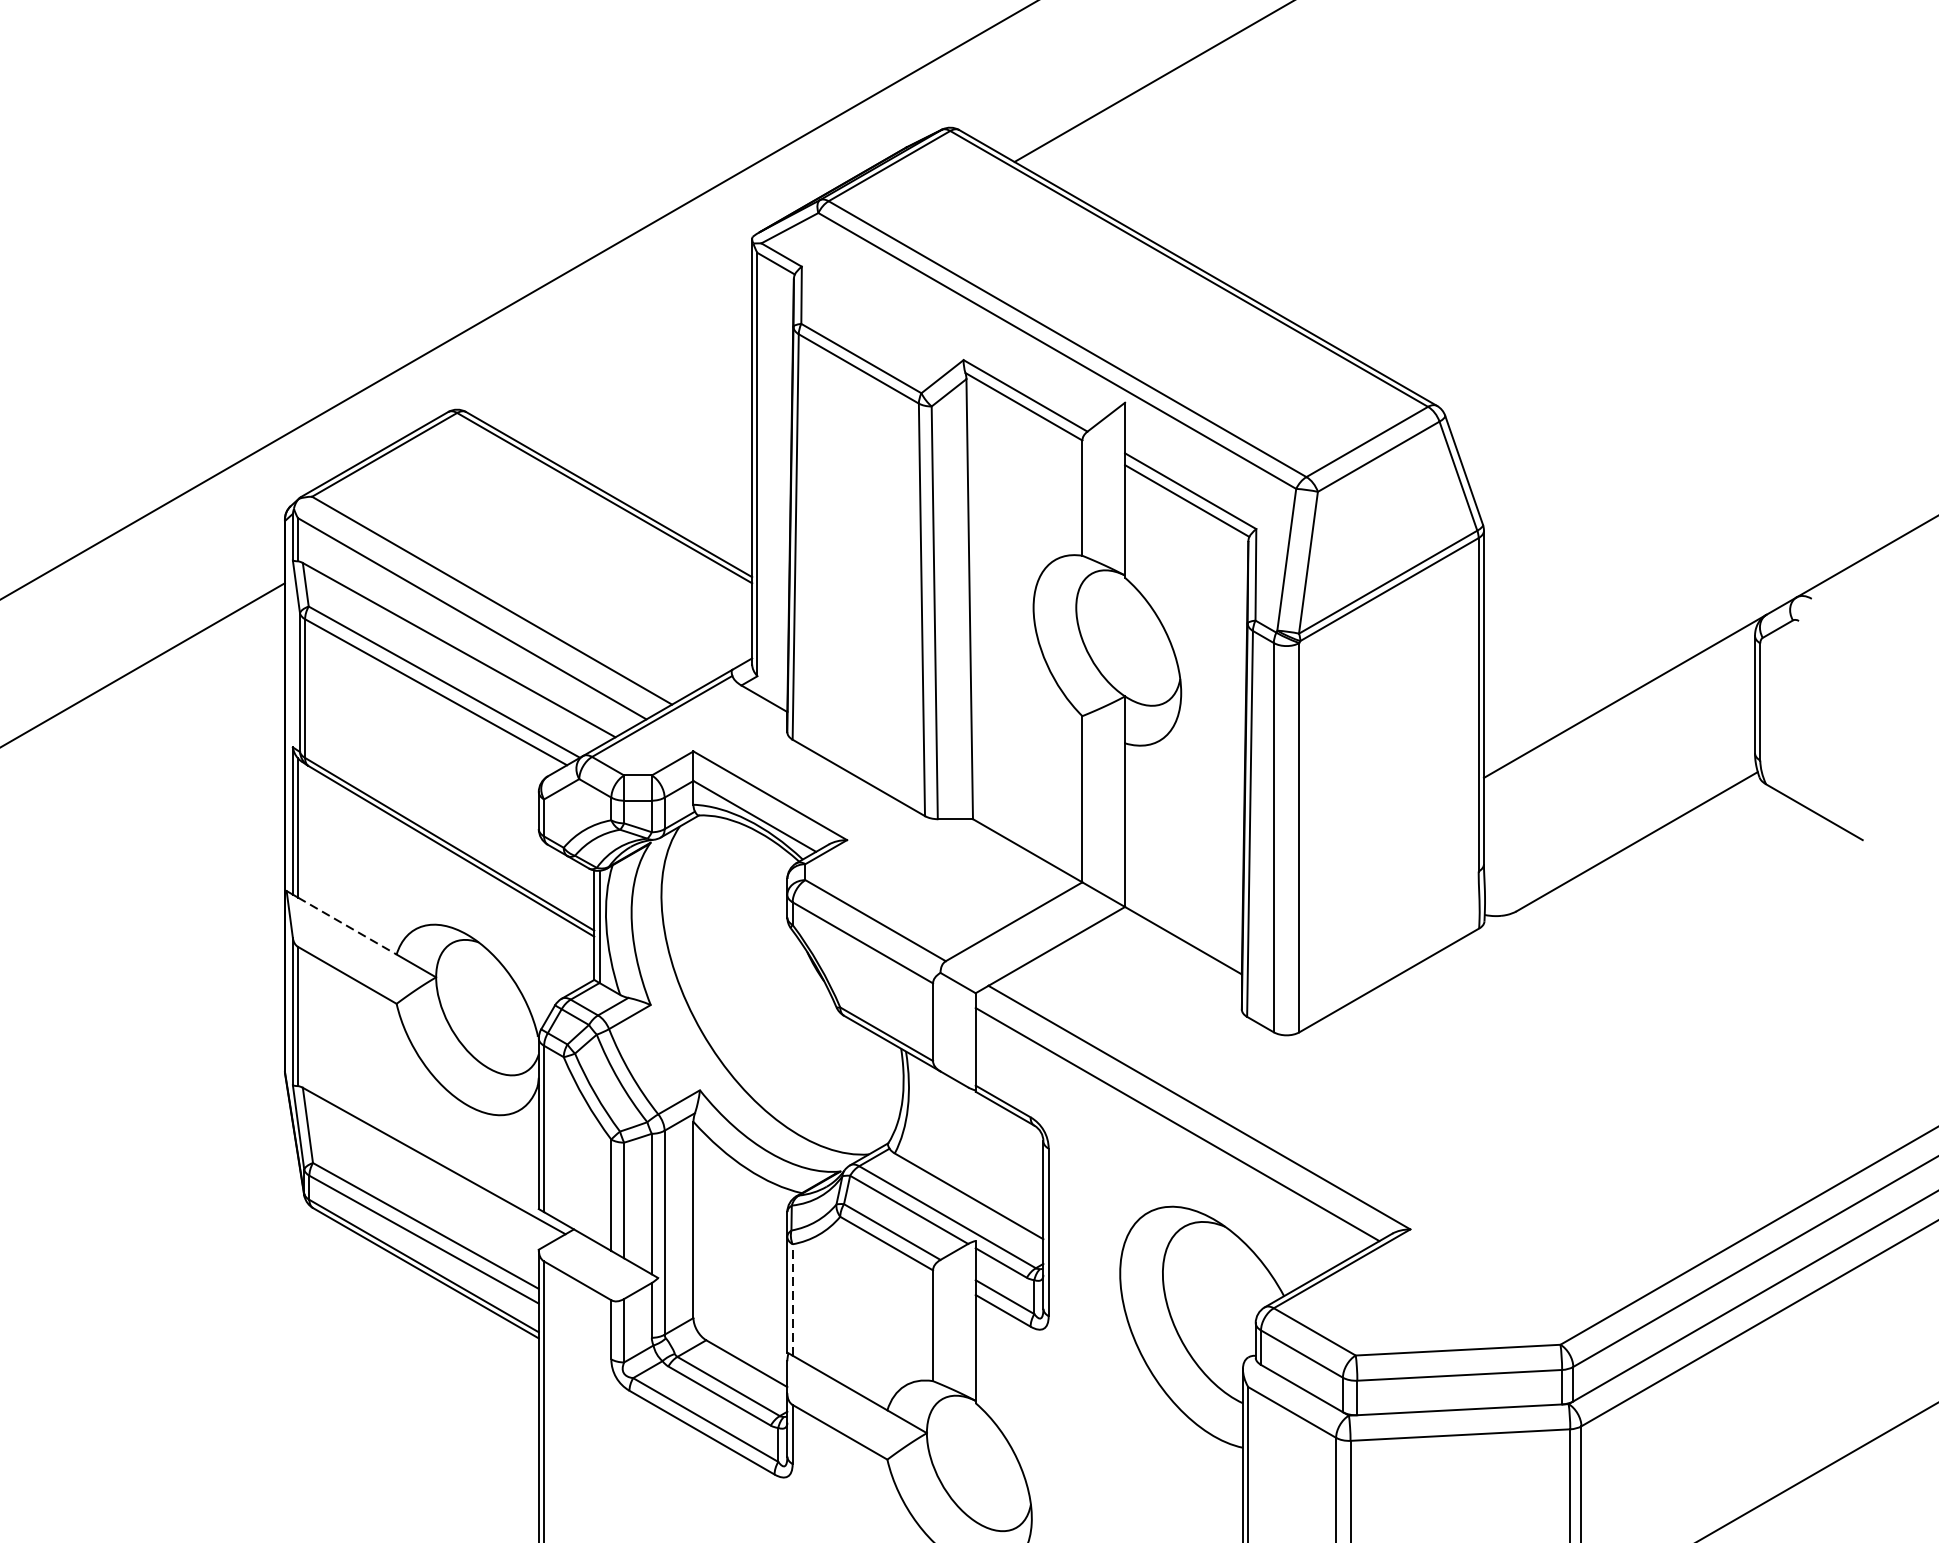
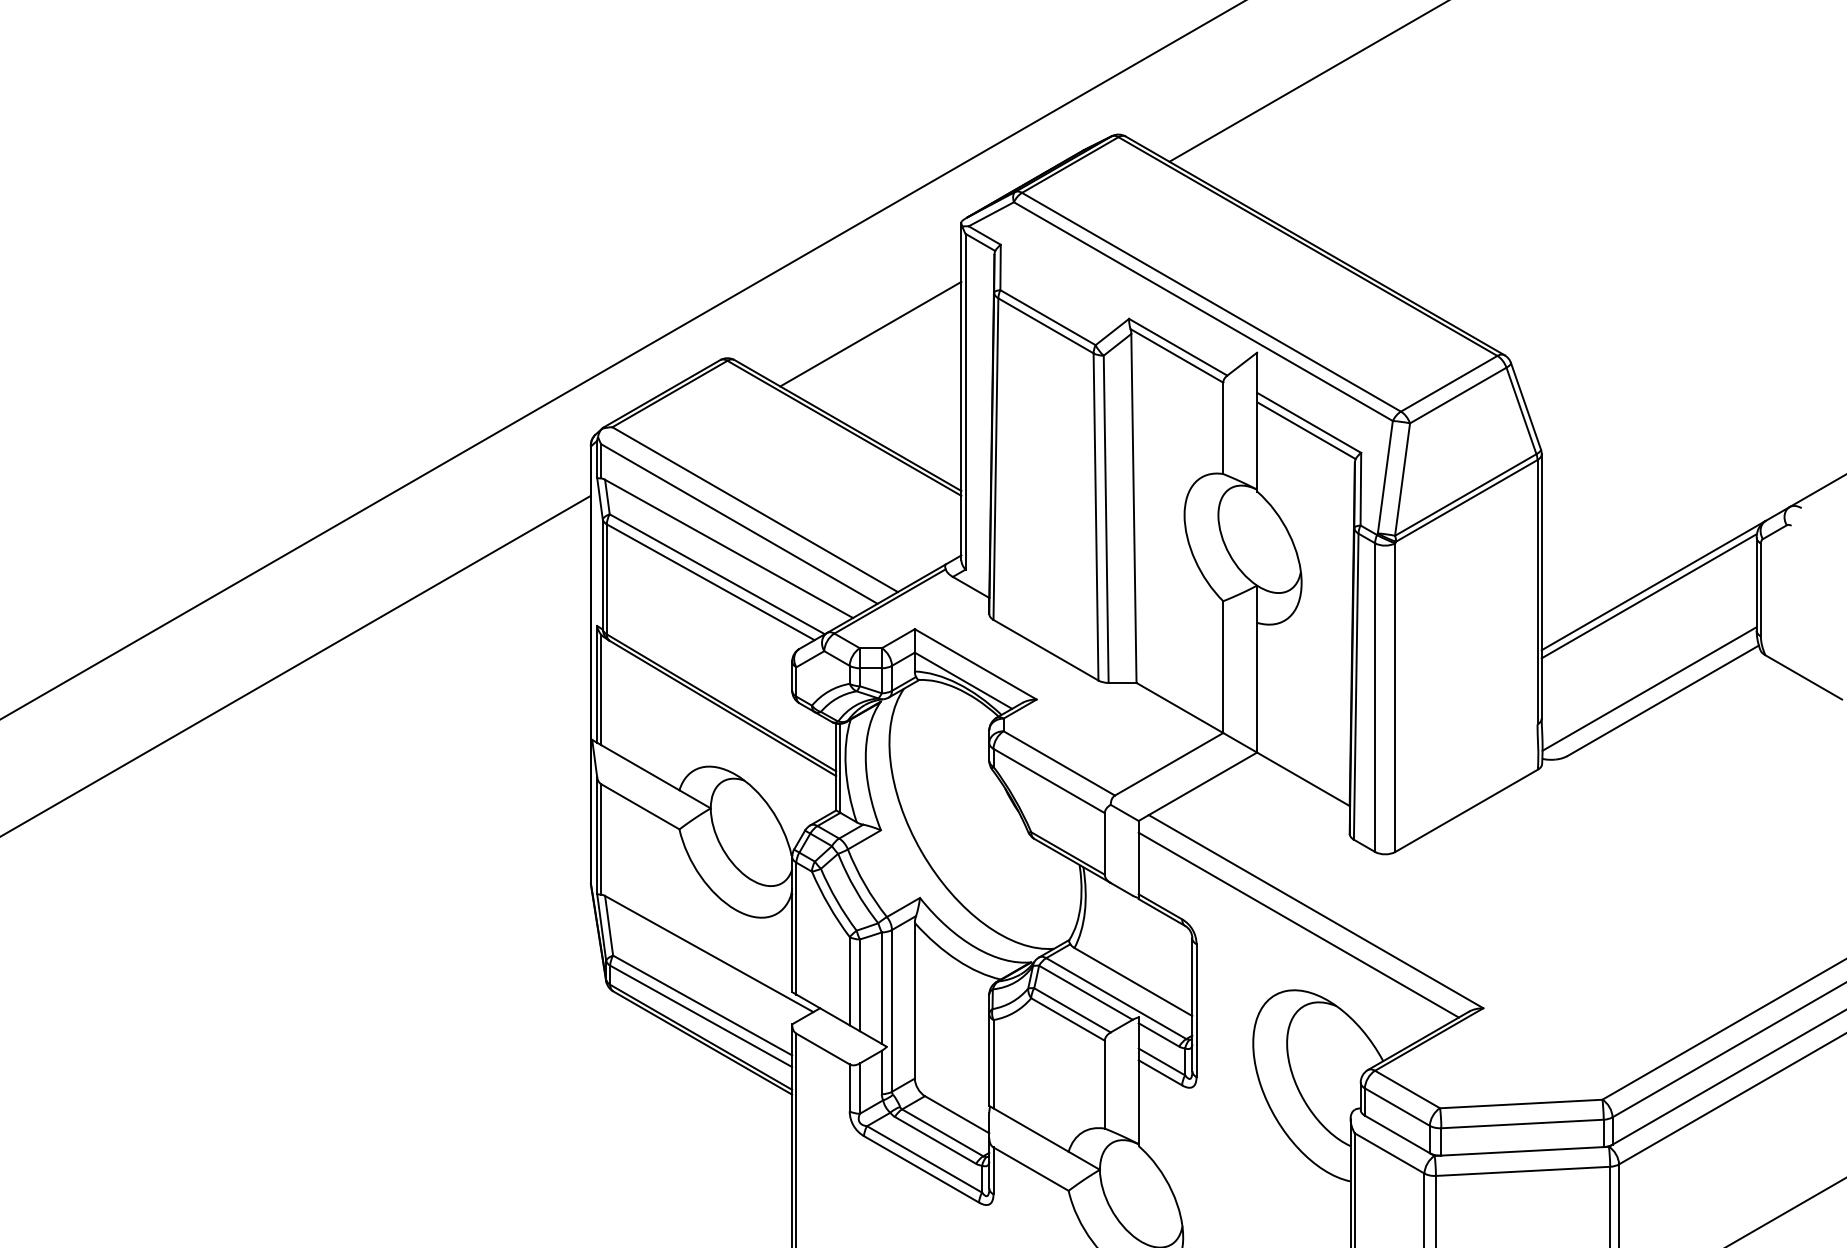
line: (637, 378) -> (870, 333), added
line: (1618, 710) -> (1648, 596), added
line: (1619, 826) -> (1649, 688), added
line: (347, 925) -> (640, 767), dashed -> solid
line: (792, 1299) -> (993, 1063), dashed -> solid

